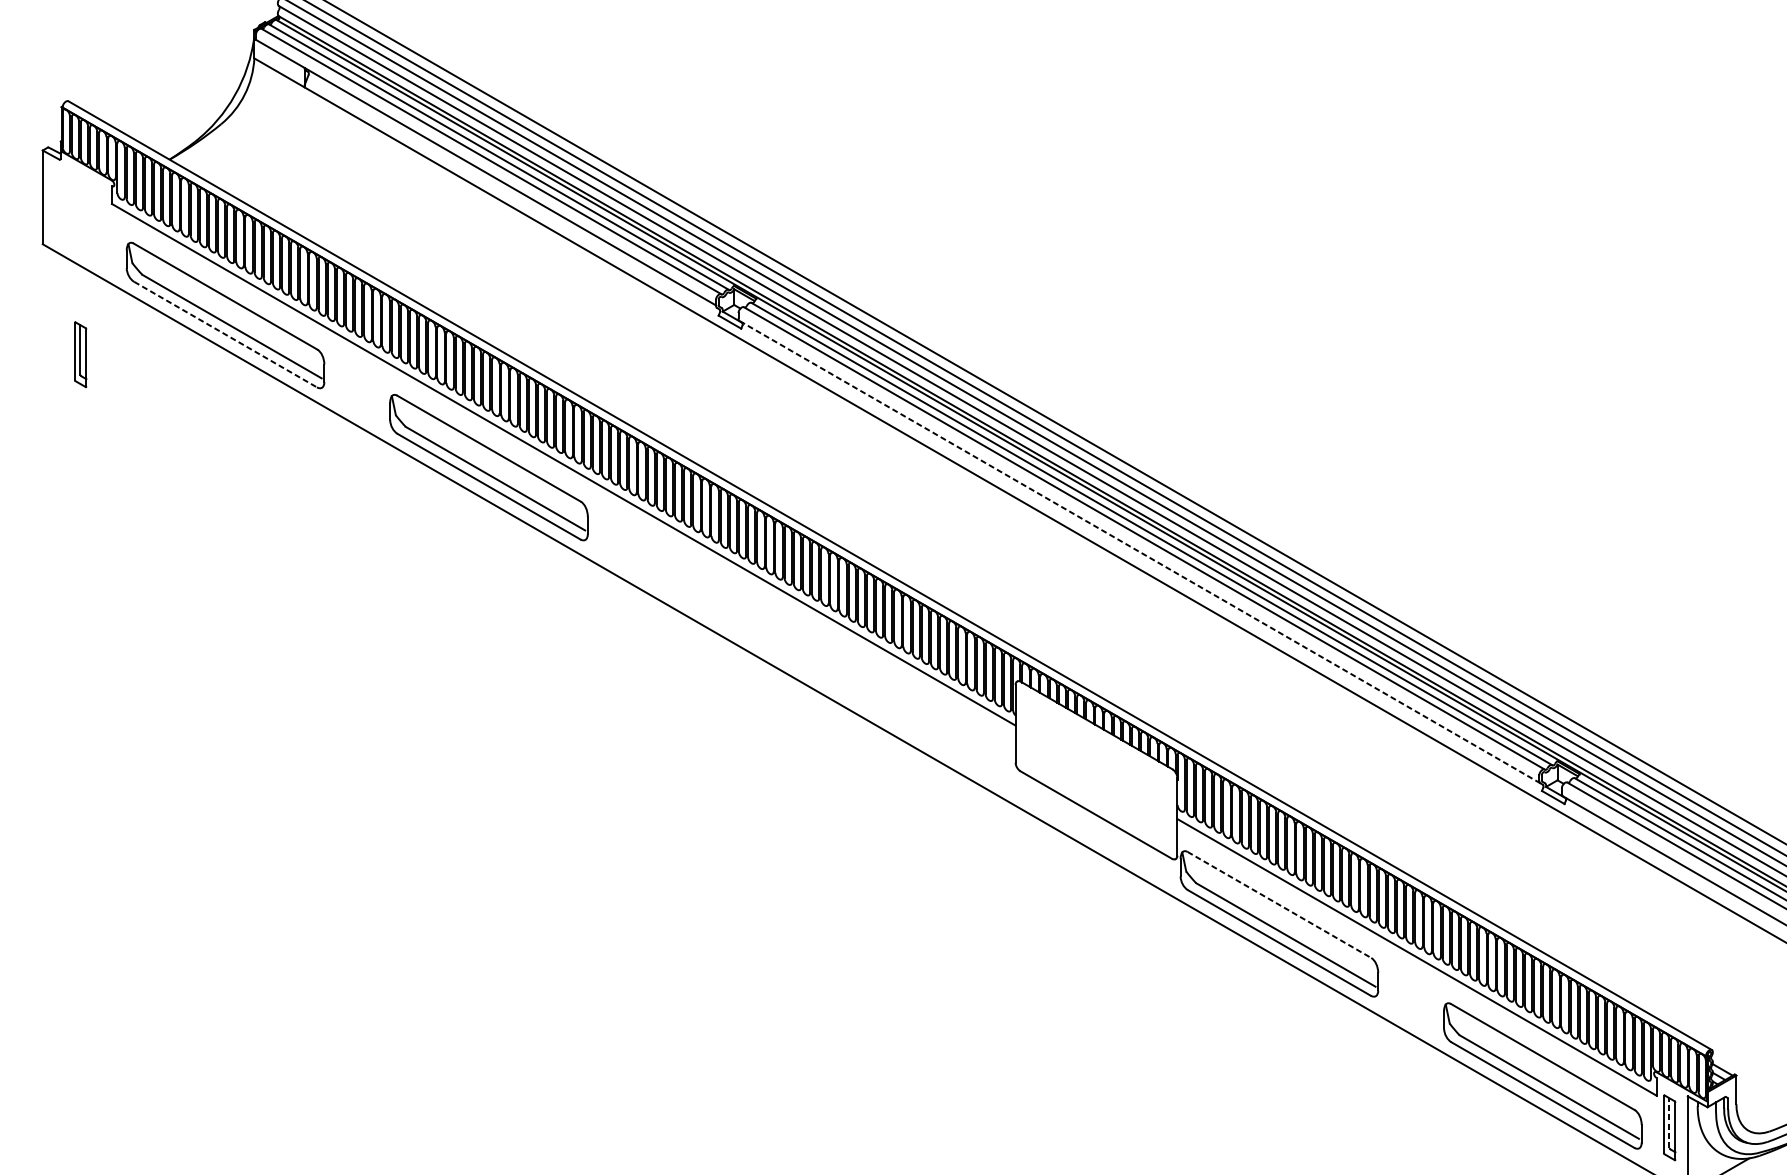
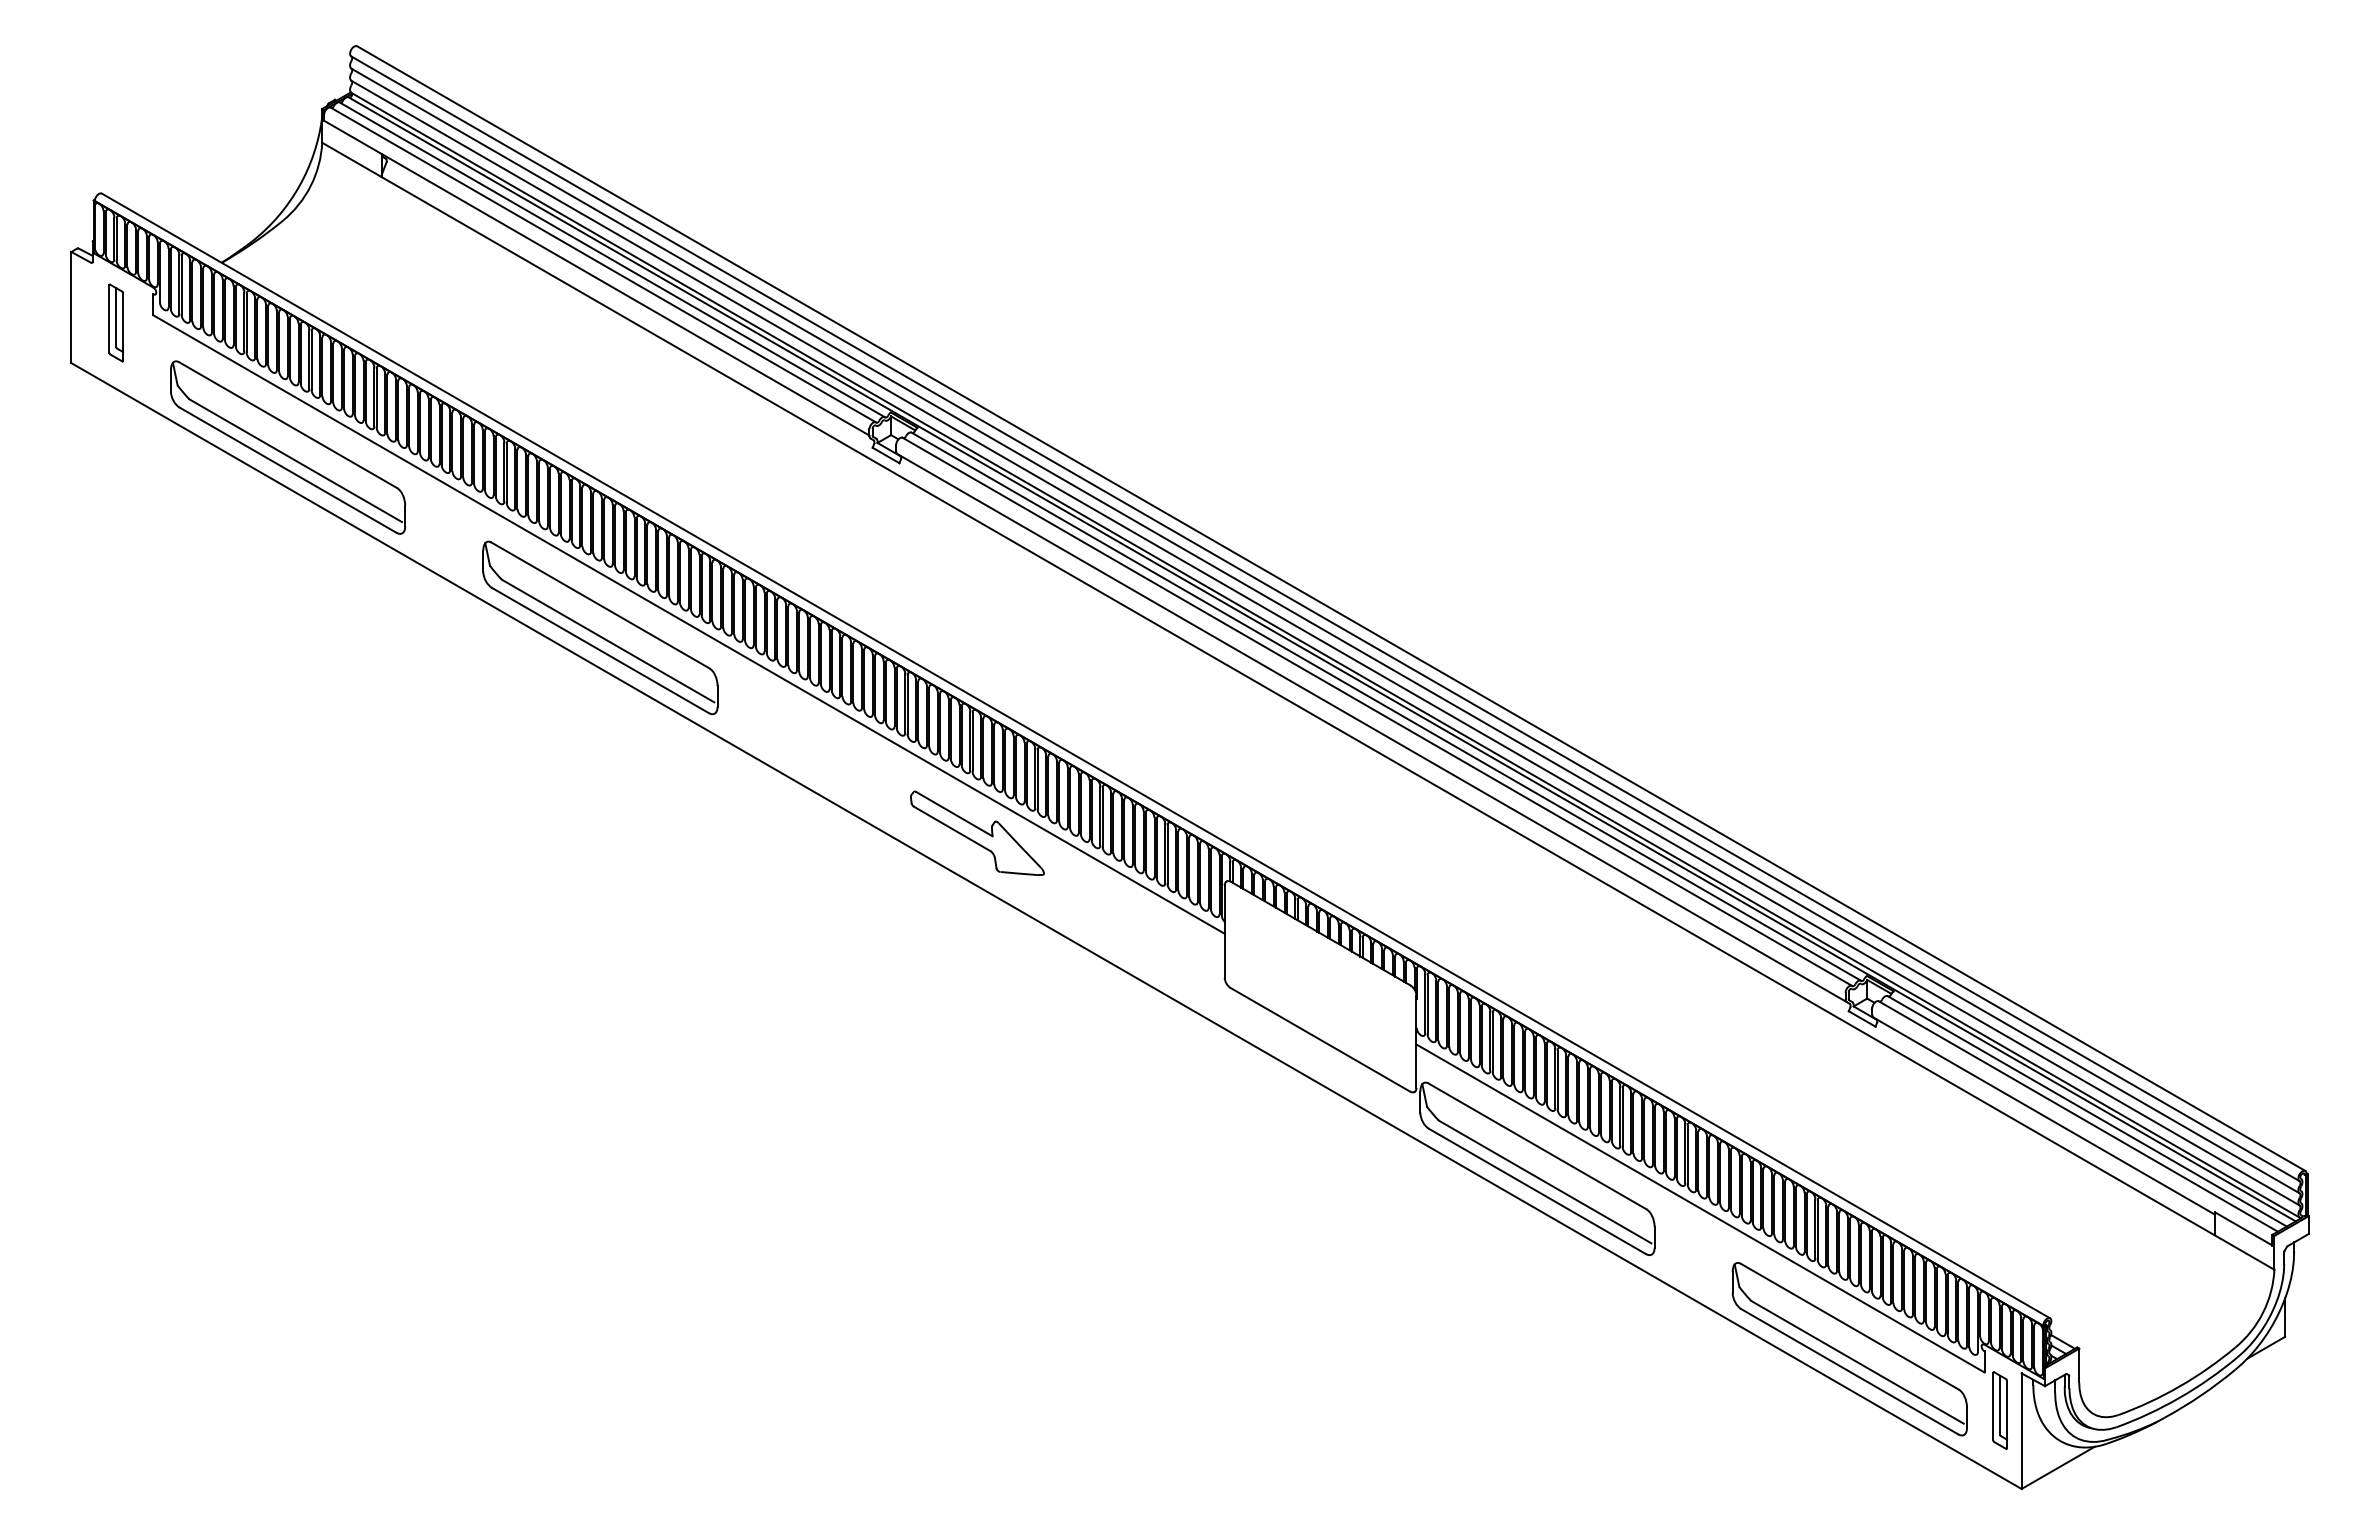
line: (225, 334) -> (288, 470), dashed -> solid
part: (80, 354) -> (116, 322), moved
line: (1139, 551) -> (1371, 727), dashed -> solid
part: (807, 640) -> (977, 832), added
line: (1279, 905) -> (1537, 1146), dashed -> solid
line: (1669, 1123) -> (1999, 1405), dashed -> solid

